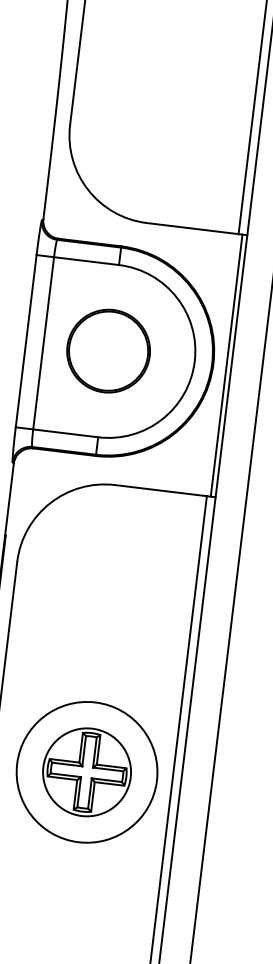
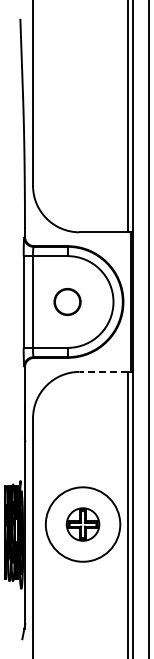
part: (108, 350) -> (67, 301), size x0.6
line: (160, 489) -> (103, 371), solid -> dashed
part: (86, 772) -> (82, 524), size x0.7

